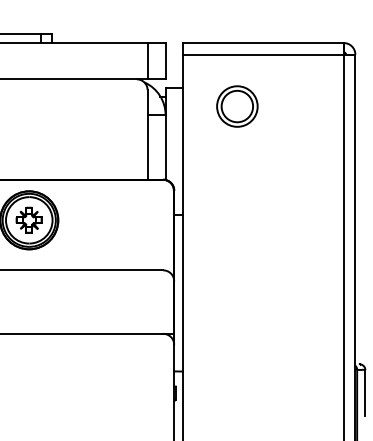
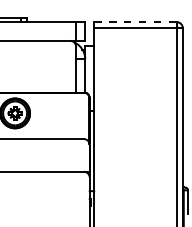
line: (265, 43) -> (136, 22), solid -> dashed
part: (236, 105) -> (121, 54), removed

